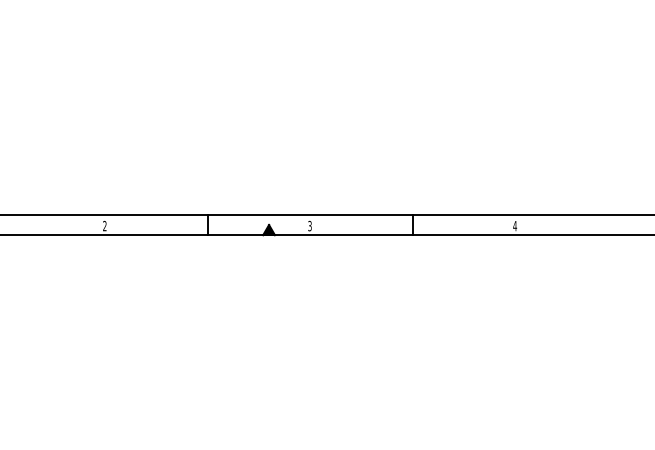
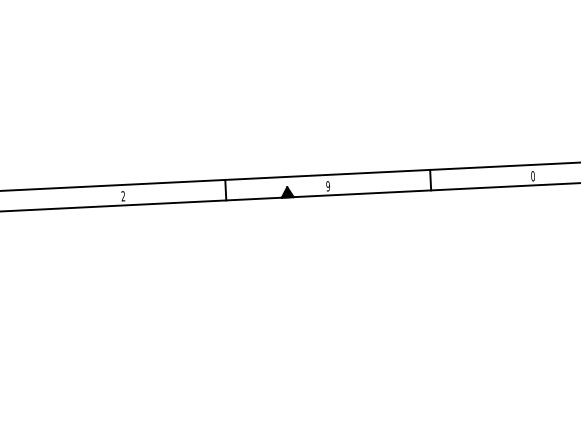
text: (309, 226) -> (327, 186), 3 -> 9
text: (515, 226) -> (533, 176), 4 -> 0

